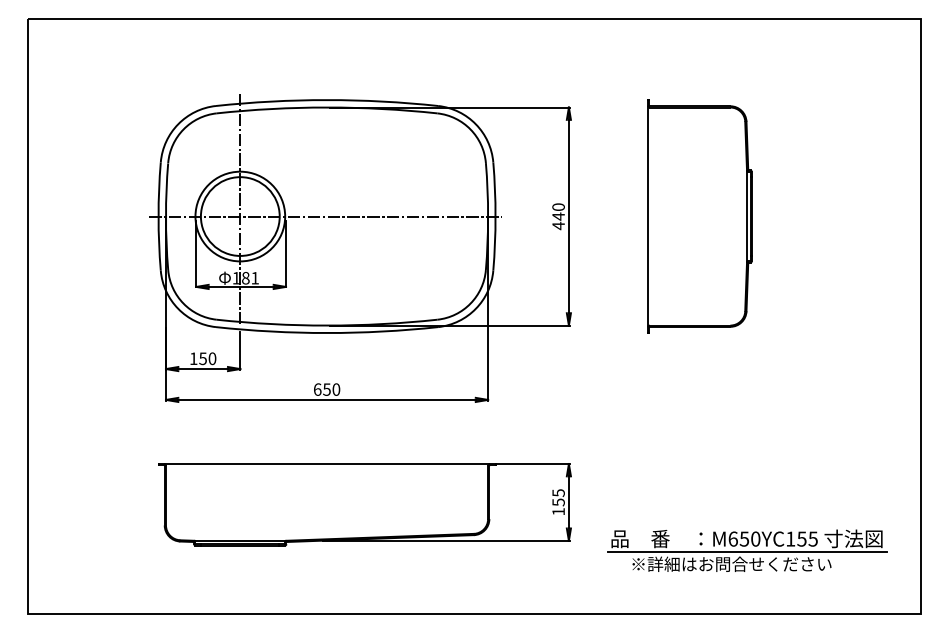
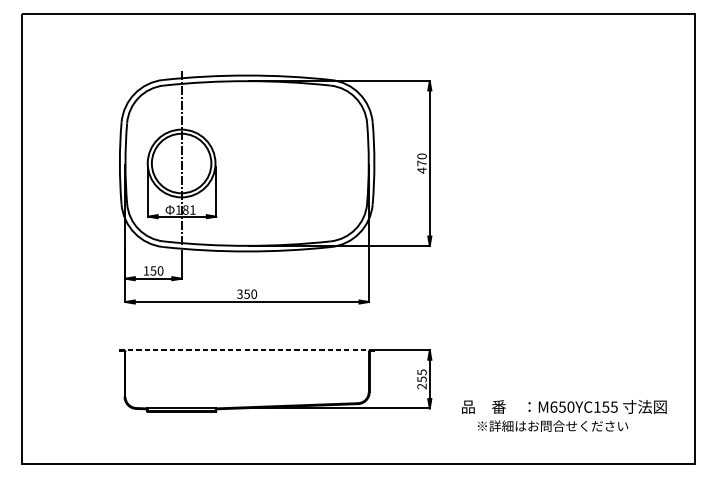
line: (325, 216) -> (245, 163), removed
text: (558, 216) -> (421, 163), 440 -> 470
part: (699, 216) -> (528, 163), removed
text: (317, 389) -> (239, 294), 650 -> 350
line: (327, 464) -> (247, 350), solid -> dashed
text: (558, 511) -> (421, 386), 155 -> 255
line: (747, 552) -> (564, 417), removed

